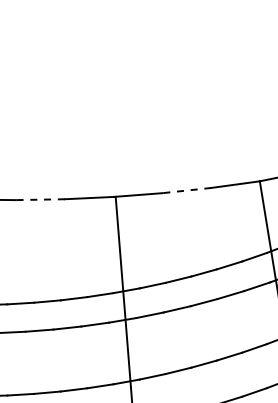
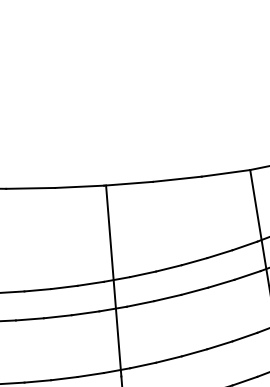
line: (186, 190) -> (176, 179), dashed -> solid
line: (40, 199) -> (30, 188), dashed -> solid

